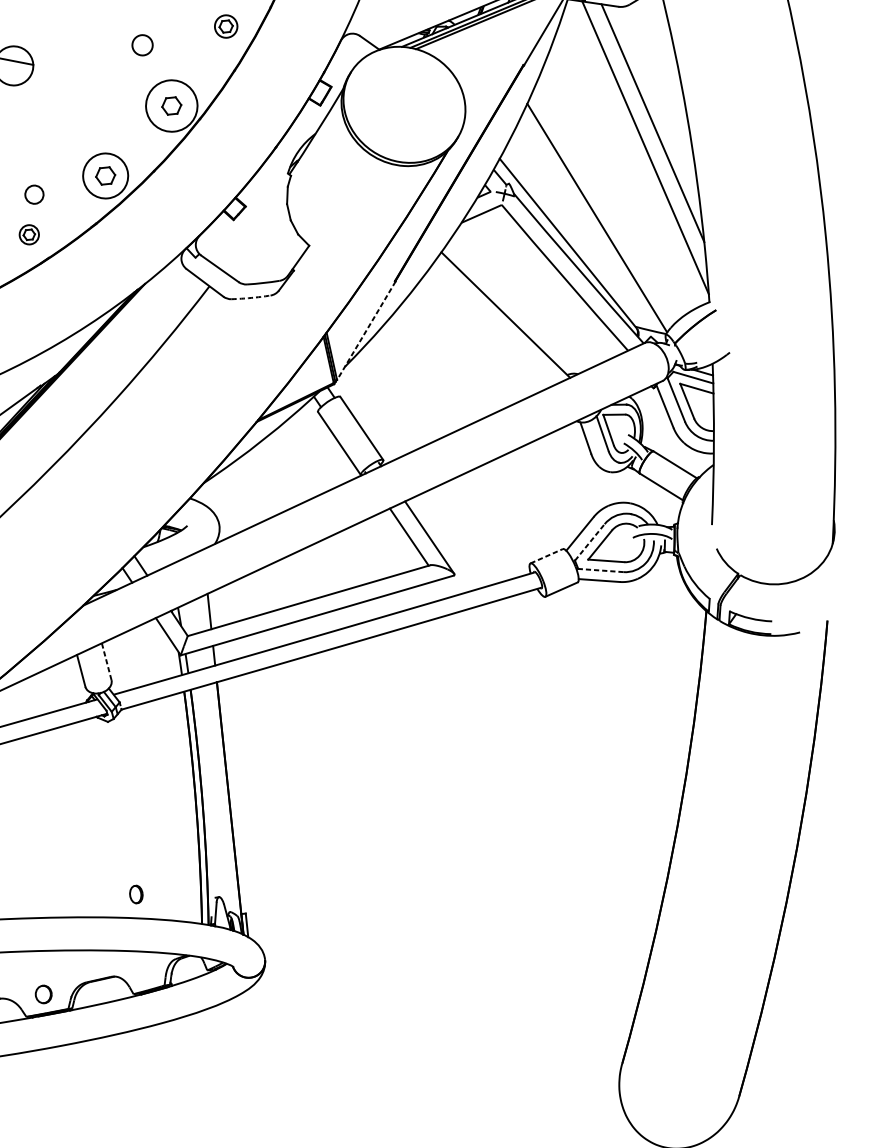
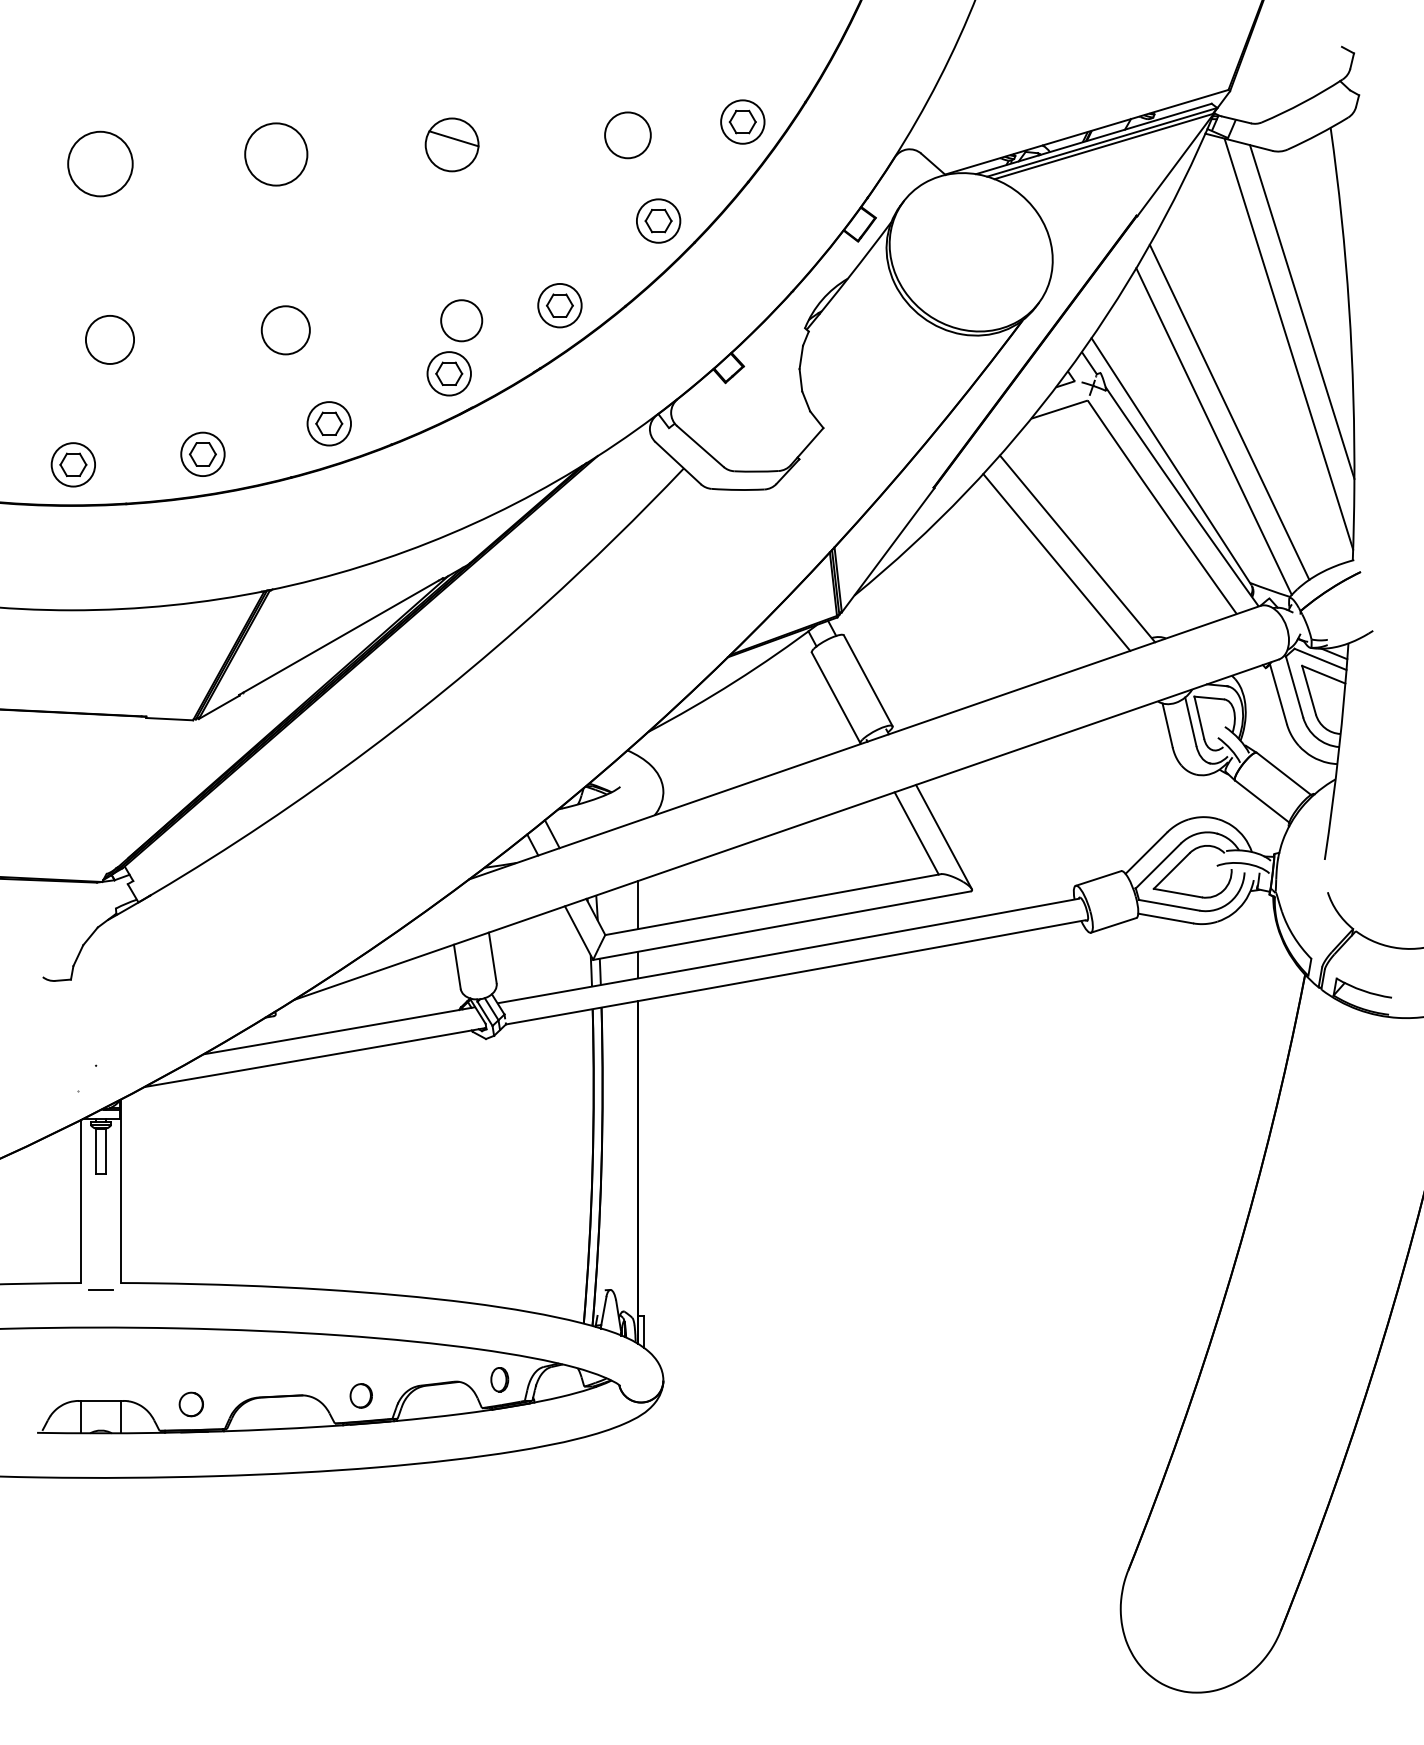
part: (225, 26) -> (742, 121), size x1.43
circle: (142, 45) -> (627, 135), size x1.67
circle: (171, 105) -> (658, 220), size x0.62
circle: (105, 175) -> (559, 305), size x0.71
circle: (34, 194) -> (461, 320), size x1.67
line: (607, 202) -> (1229, 411), added
part: (28, 234) -> (448, 373), size x1.67
arc: (251, 297) -> (738, 489), dashed -> solid
line: (491, 326) -> (1056, 562), added
line: (365, 330) -> (887, 550), dashed -> solid
line: (590, 542) -> (1158, 866), dashed -> solid
line: (546, 556) -> (1098, 878), dashed -> solid
line: (601, 570) -> (1169, 905), dashed -> solid
line: (106, 661) -> (492, 957), dashed -> solid
part: (136, 894) -> (499, 1379), moved

